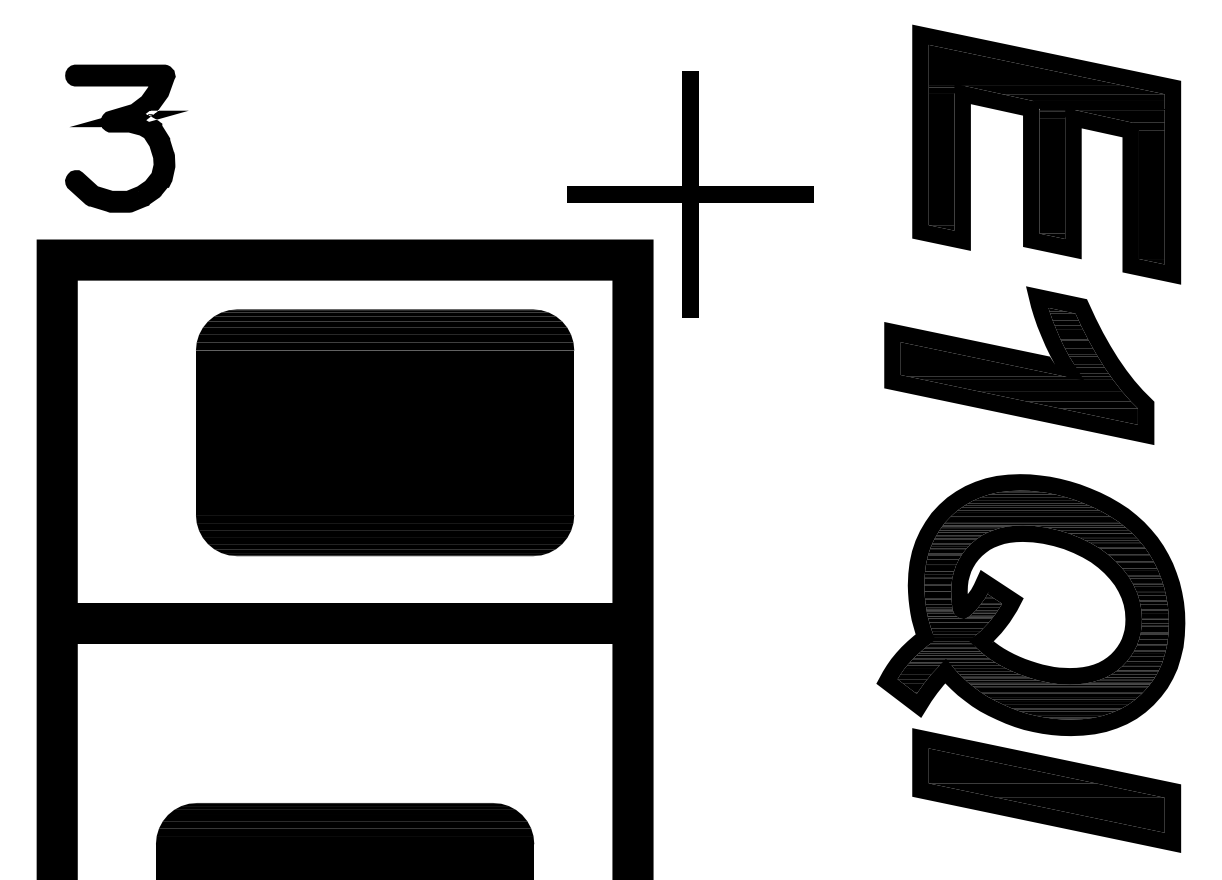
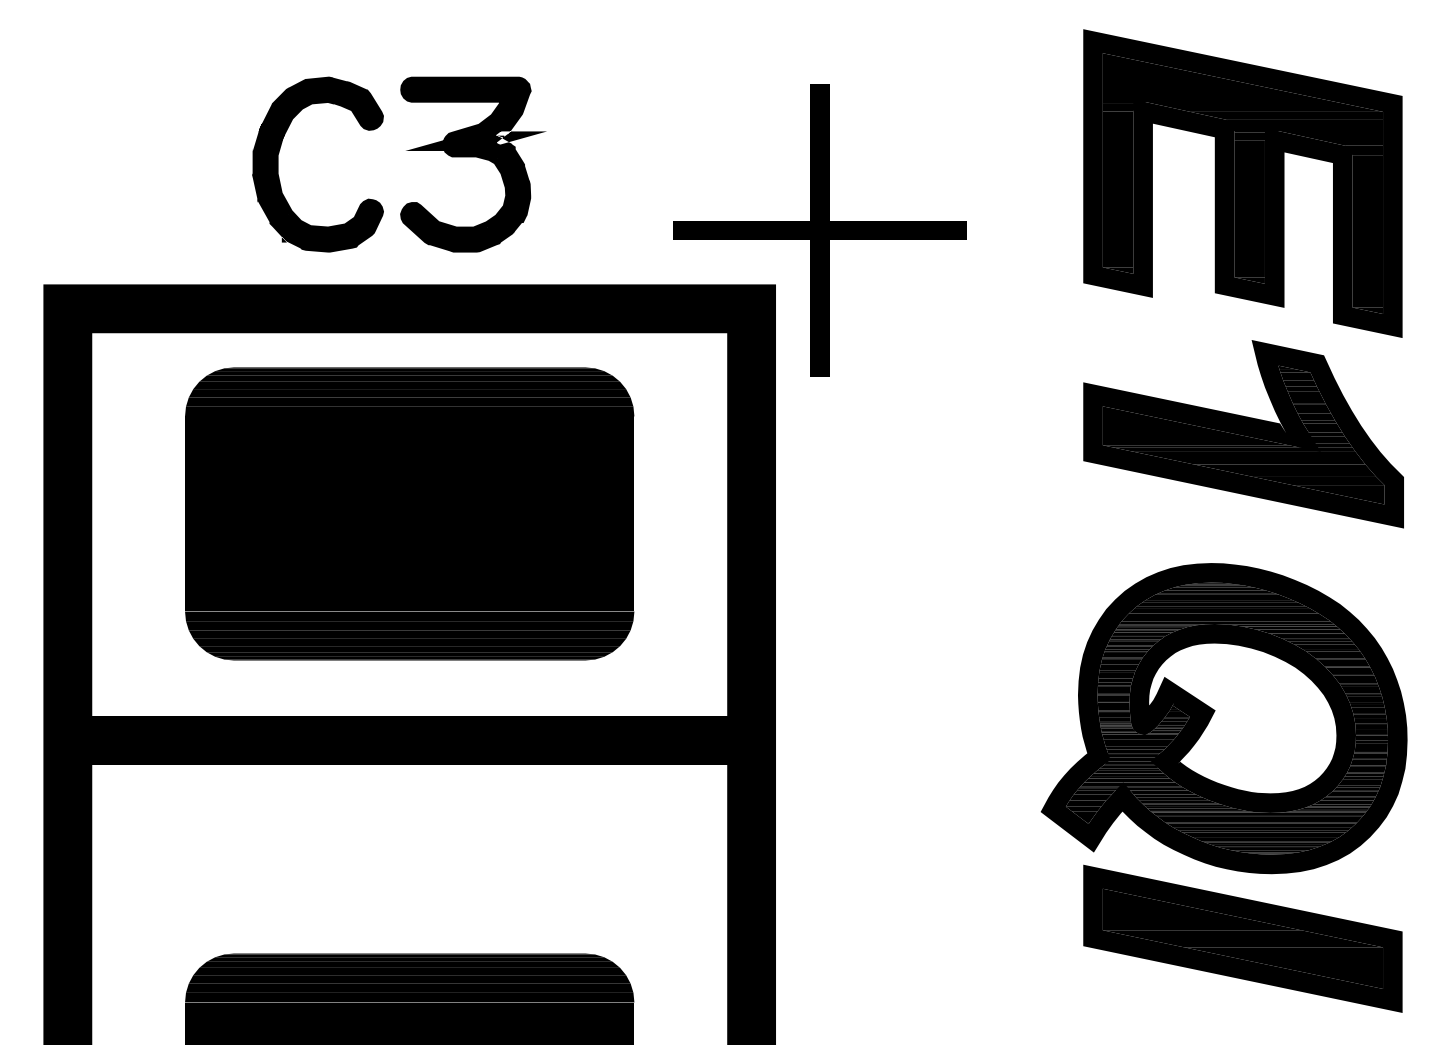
part: (126, 138) -> (473, 164), moved
part: (234, 138) -> (278, 164), added
part: (1019, 365) -> (1243, 434), moved
part: (385, 432) -> (410, 513), moved

